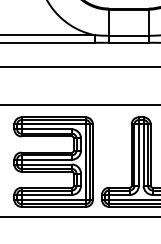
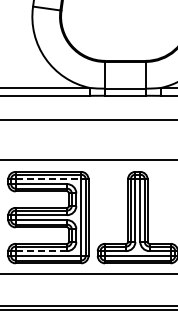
line: (53, 124) -> (48, 179), solid -> dashed
line: (46, 195) -> (41, 251), solid -> dashed

